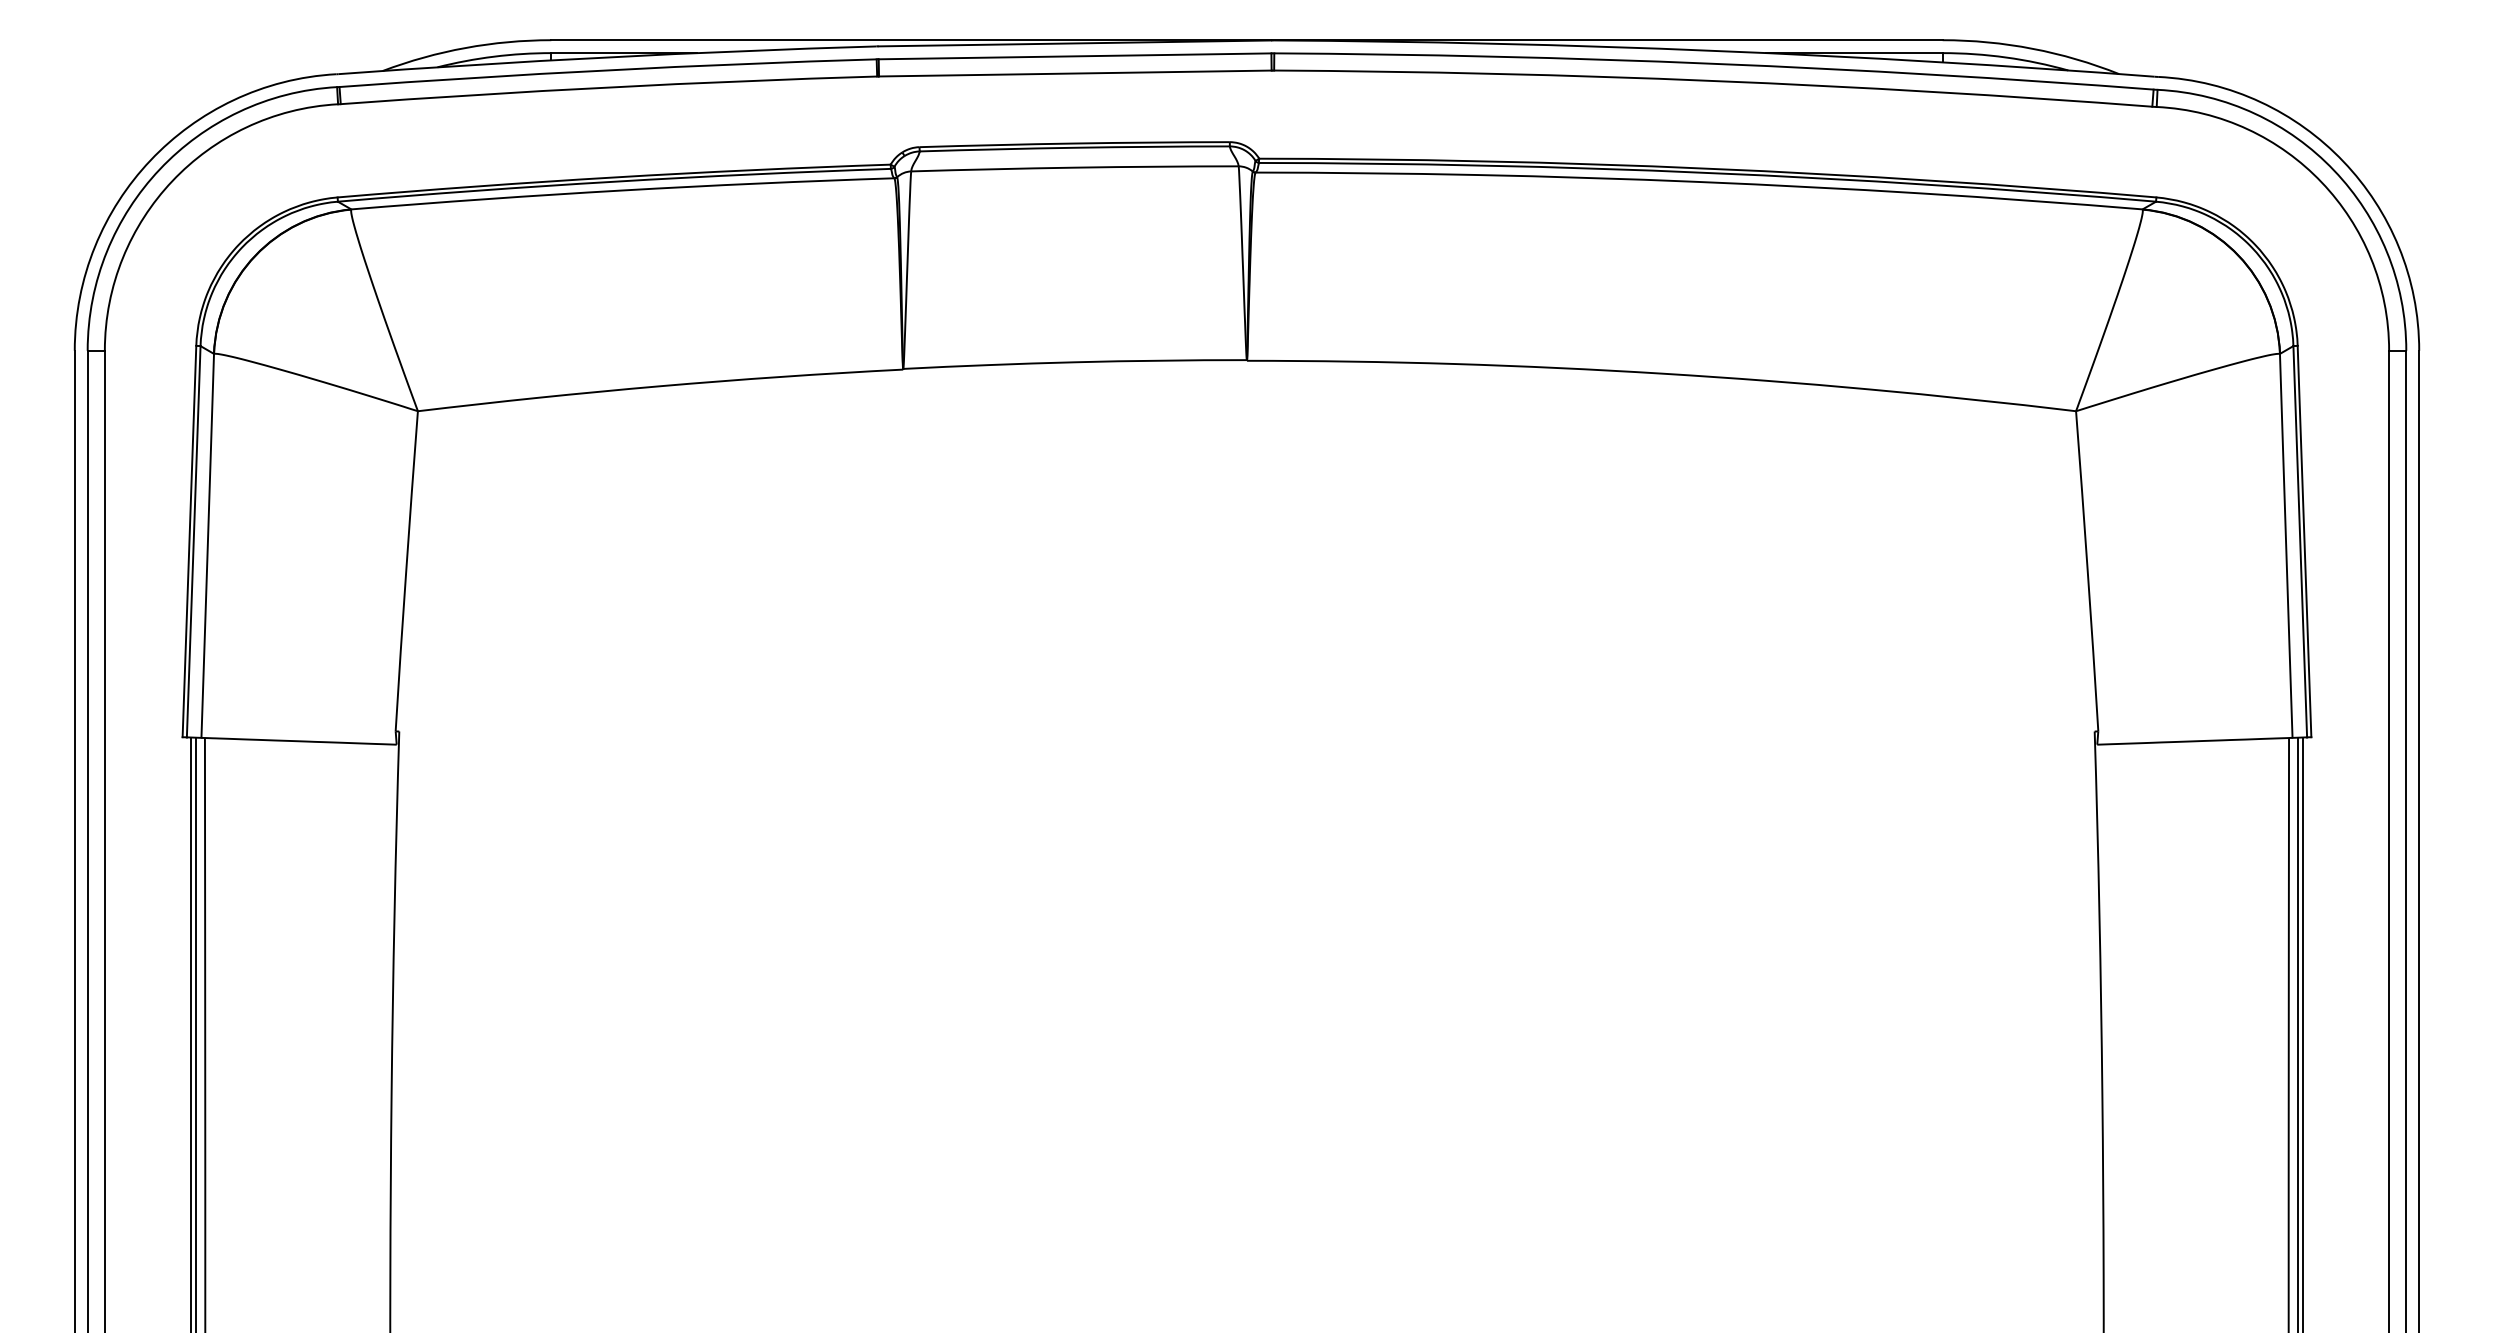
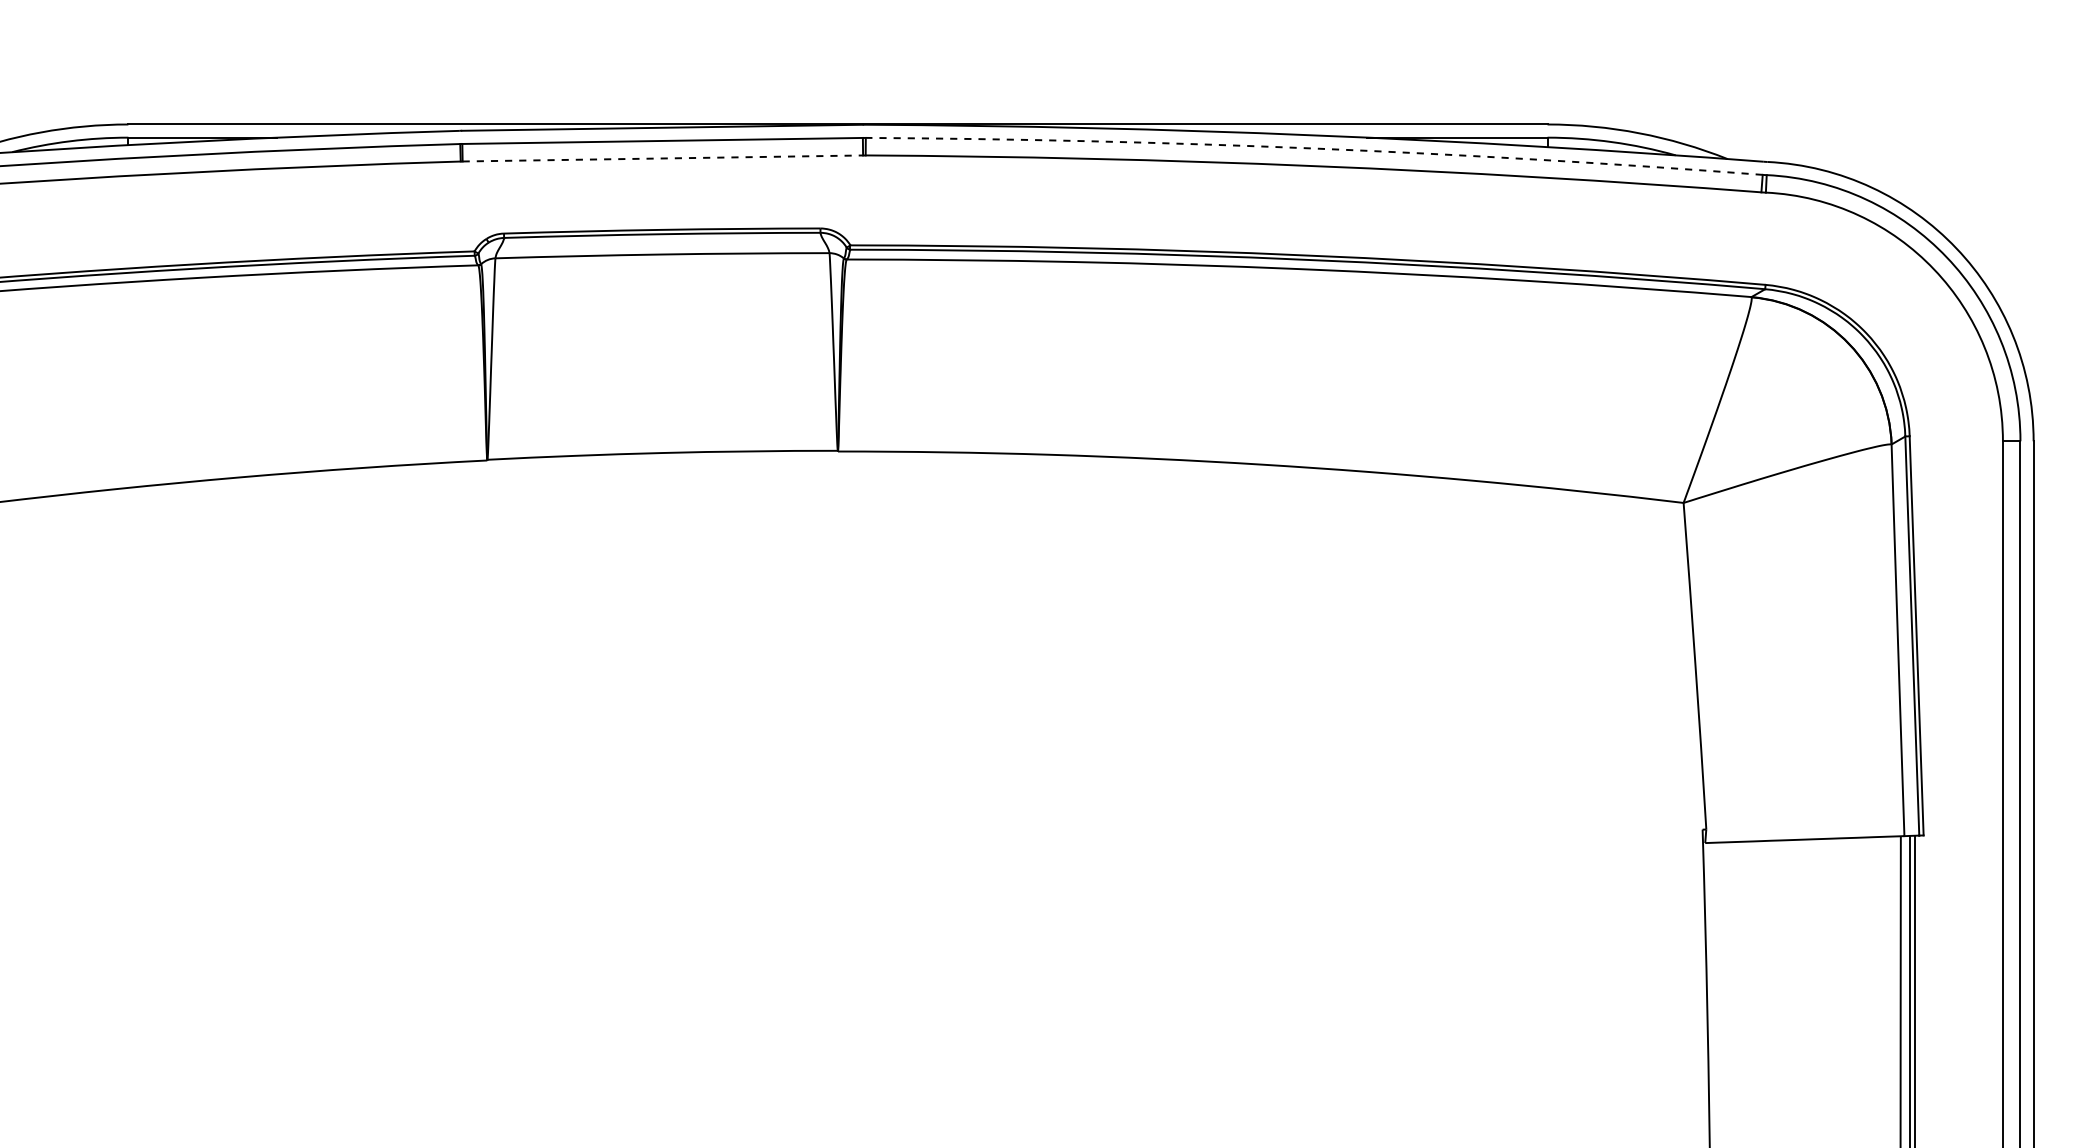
arc: (1714, 63) -> (1314, 148), solid -> dashed
line: (1075, 73) -> (663, 158), solid -> dashed

